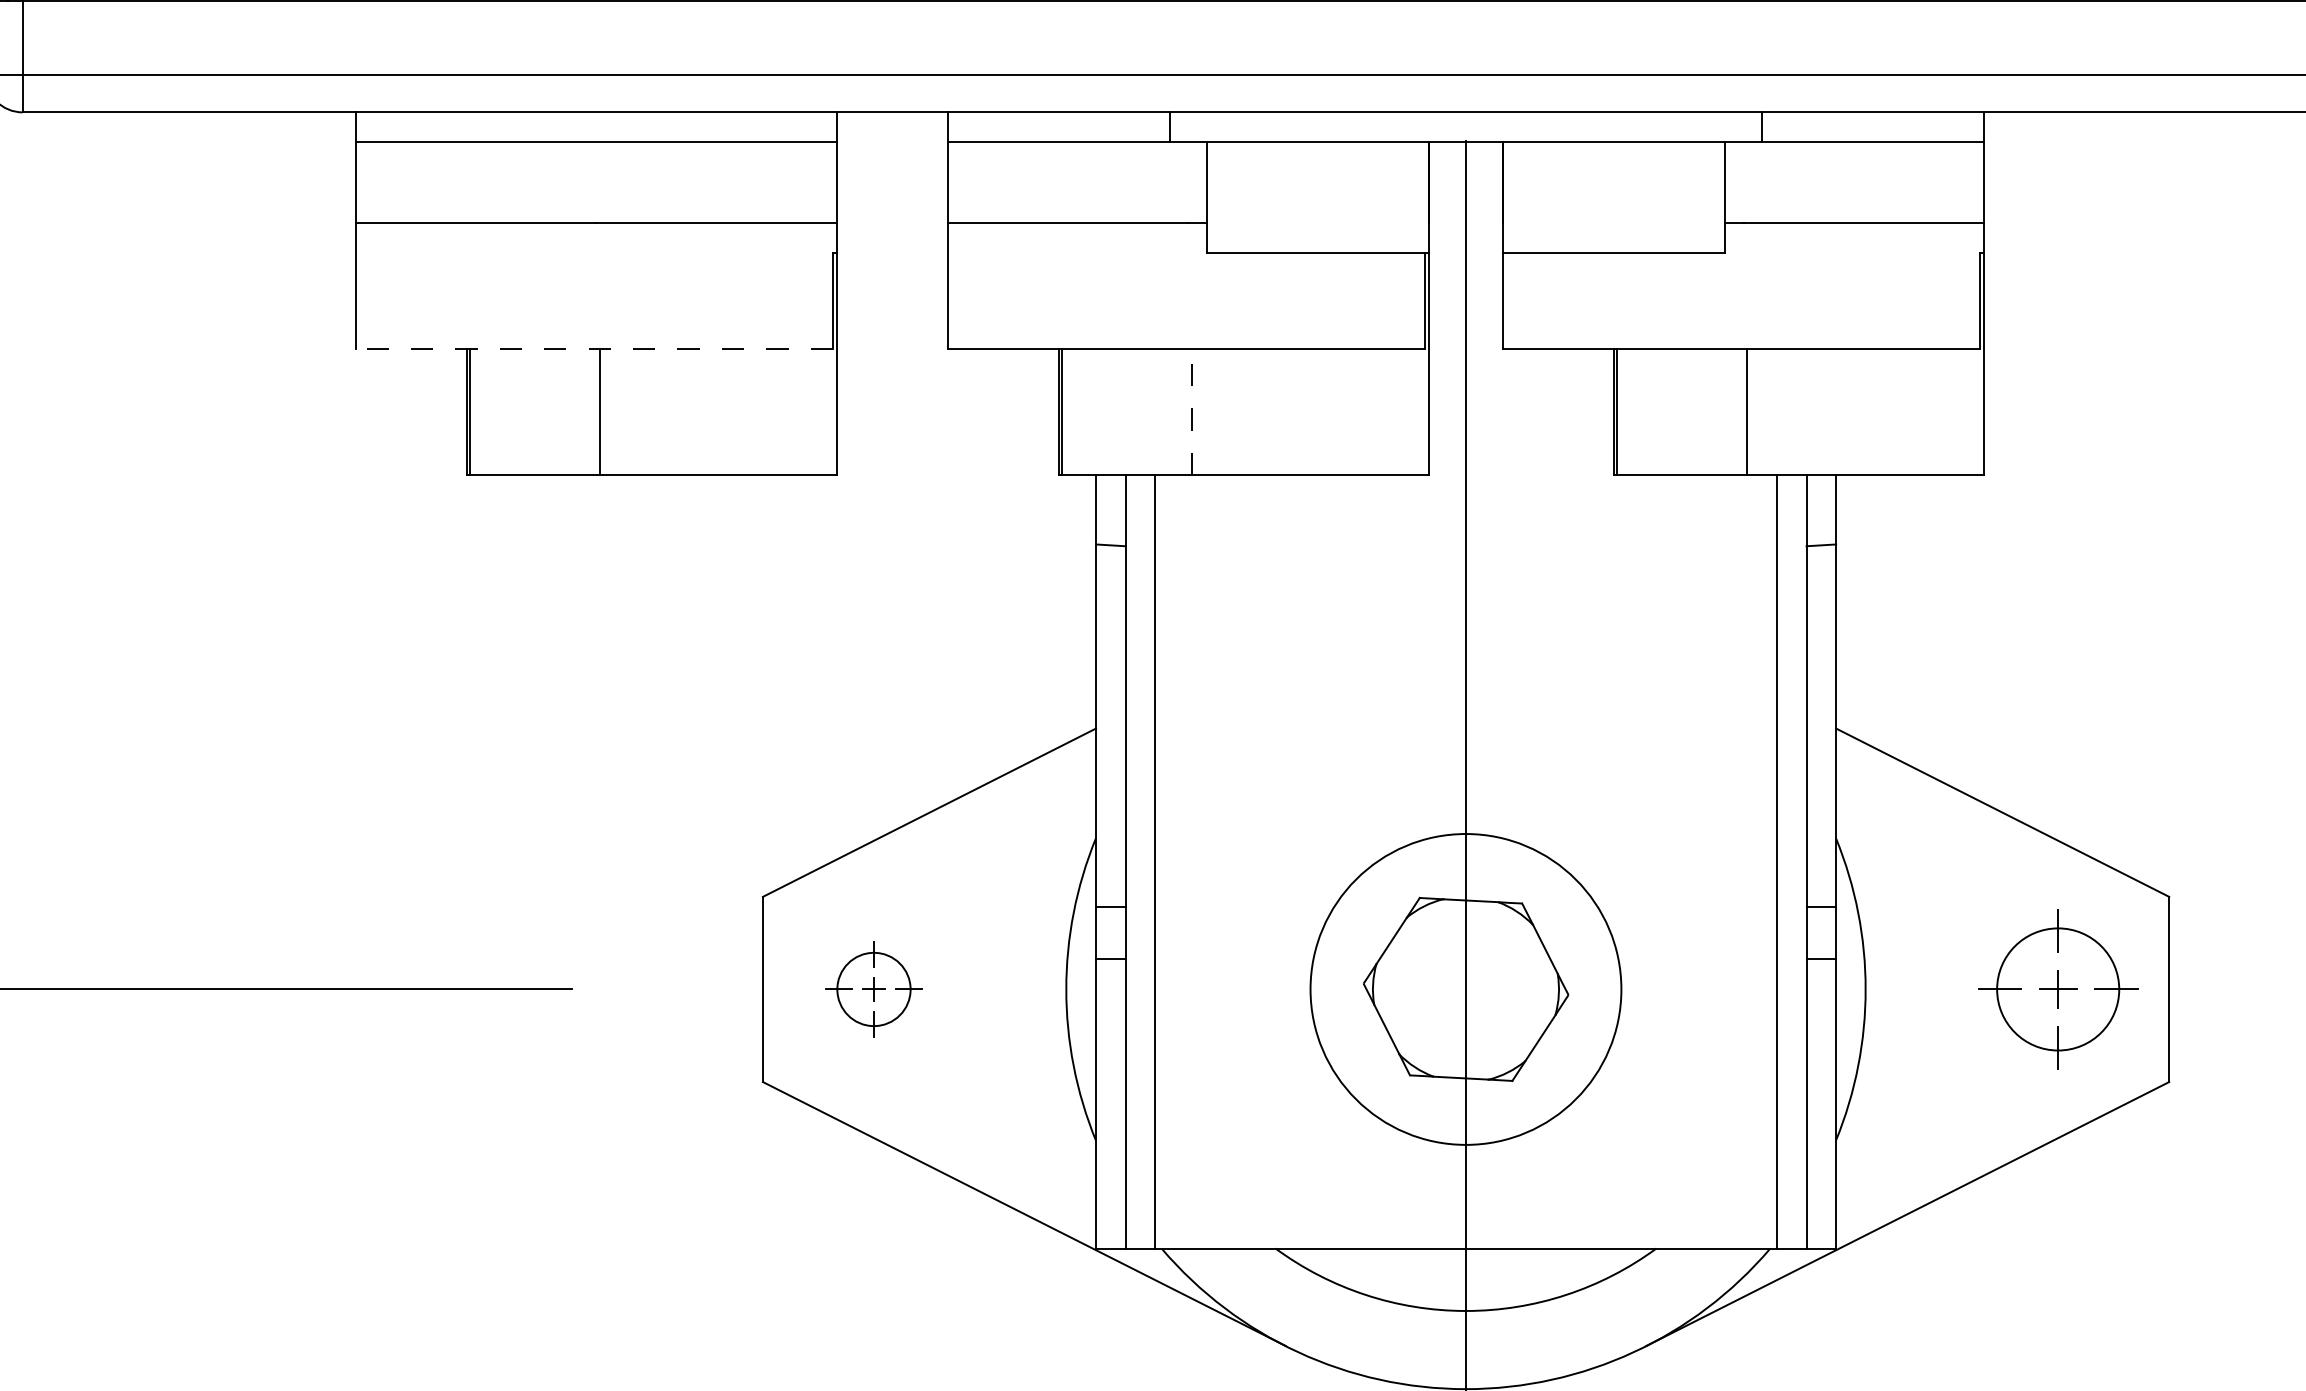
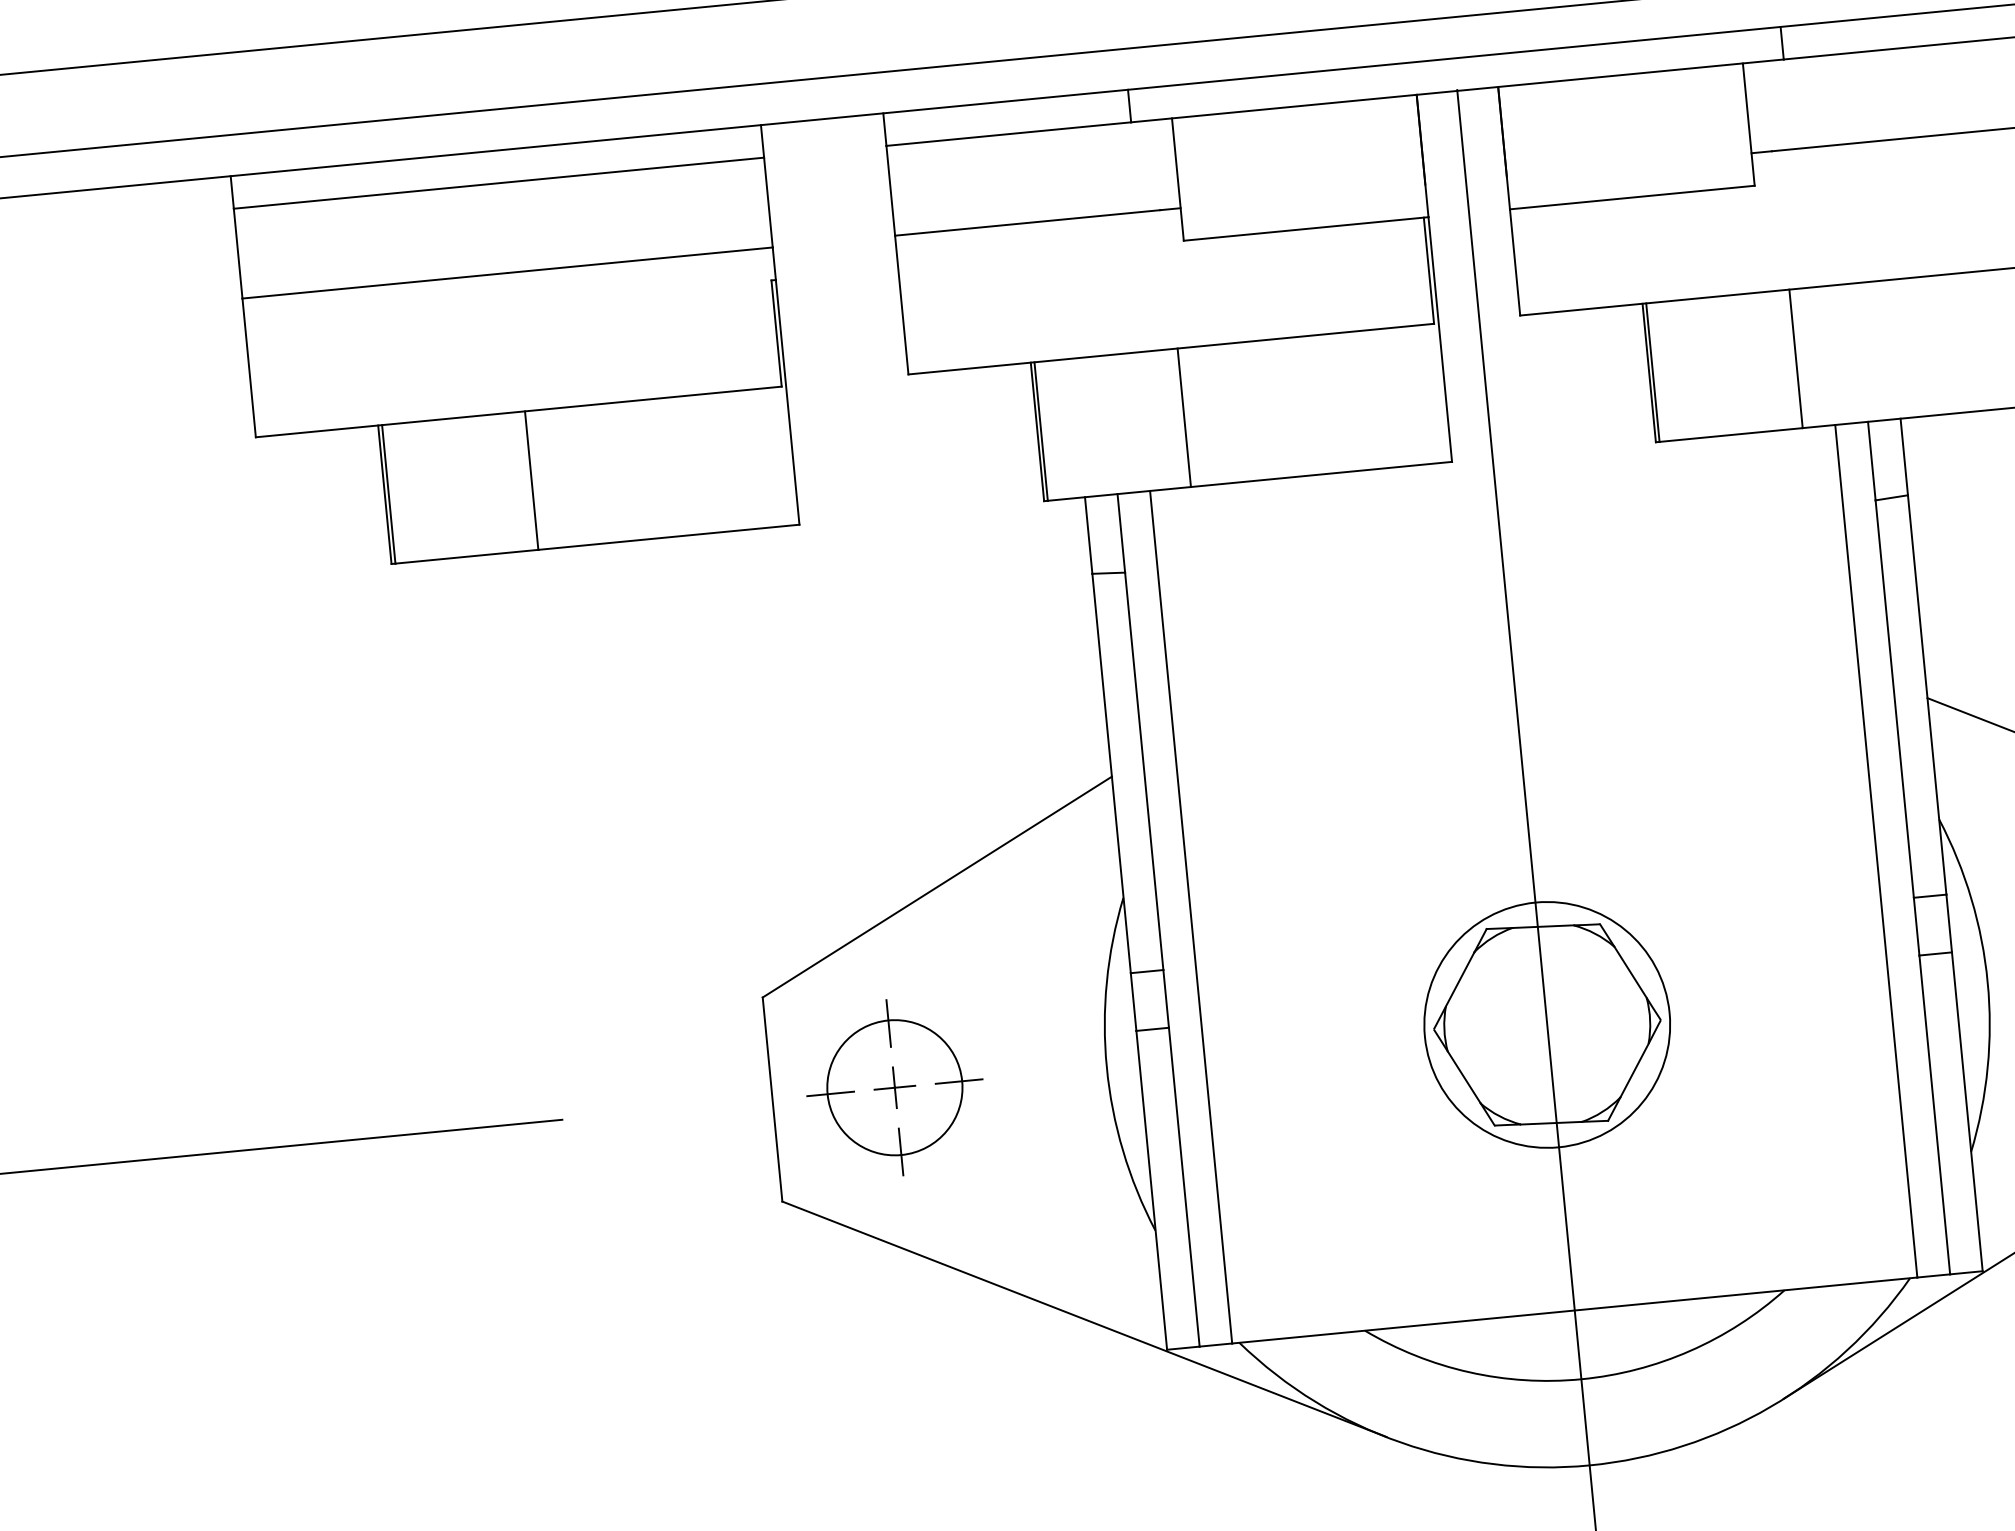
line: (594, 349) -> (518, 412), dashed -> solid
line: (1192, 412) -> (1184, 418), dashed -> solid
part: (873, 989) -> (894, 1087), size x1.67
circle: (1465, 989) -> (1546, 1025), size x0.71

